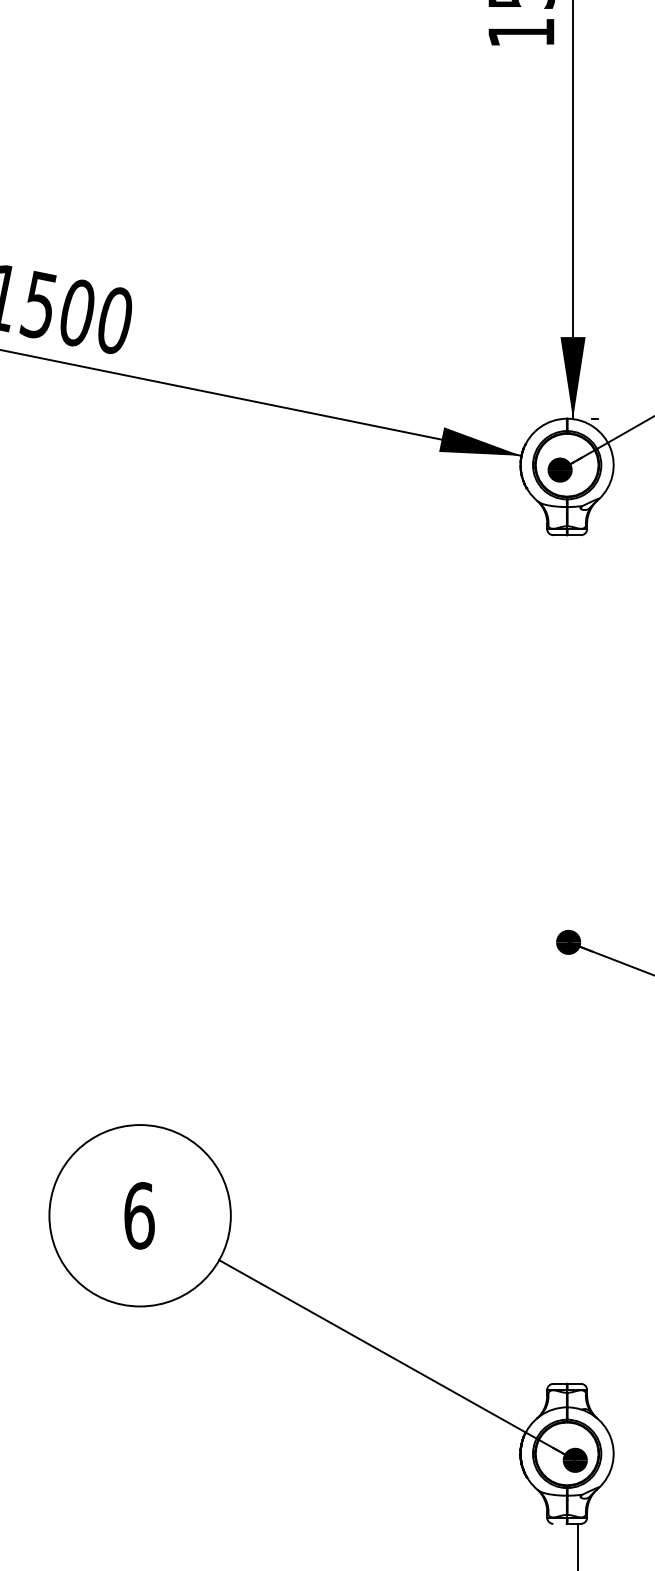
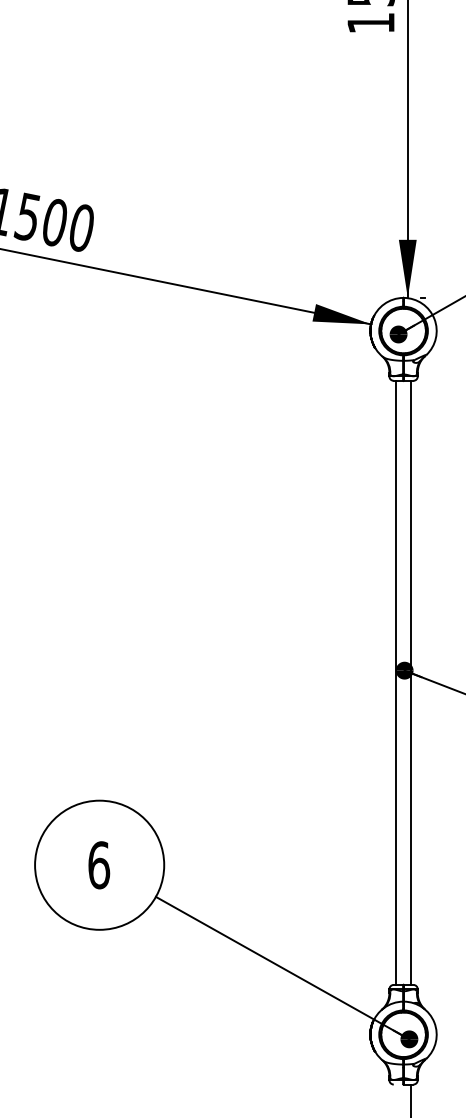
line: (556, 959) -> (396, 682), added
line: (577, 959) -> (410, 682), added

